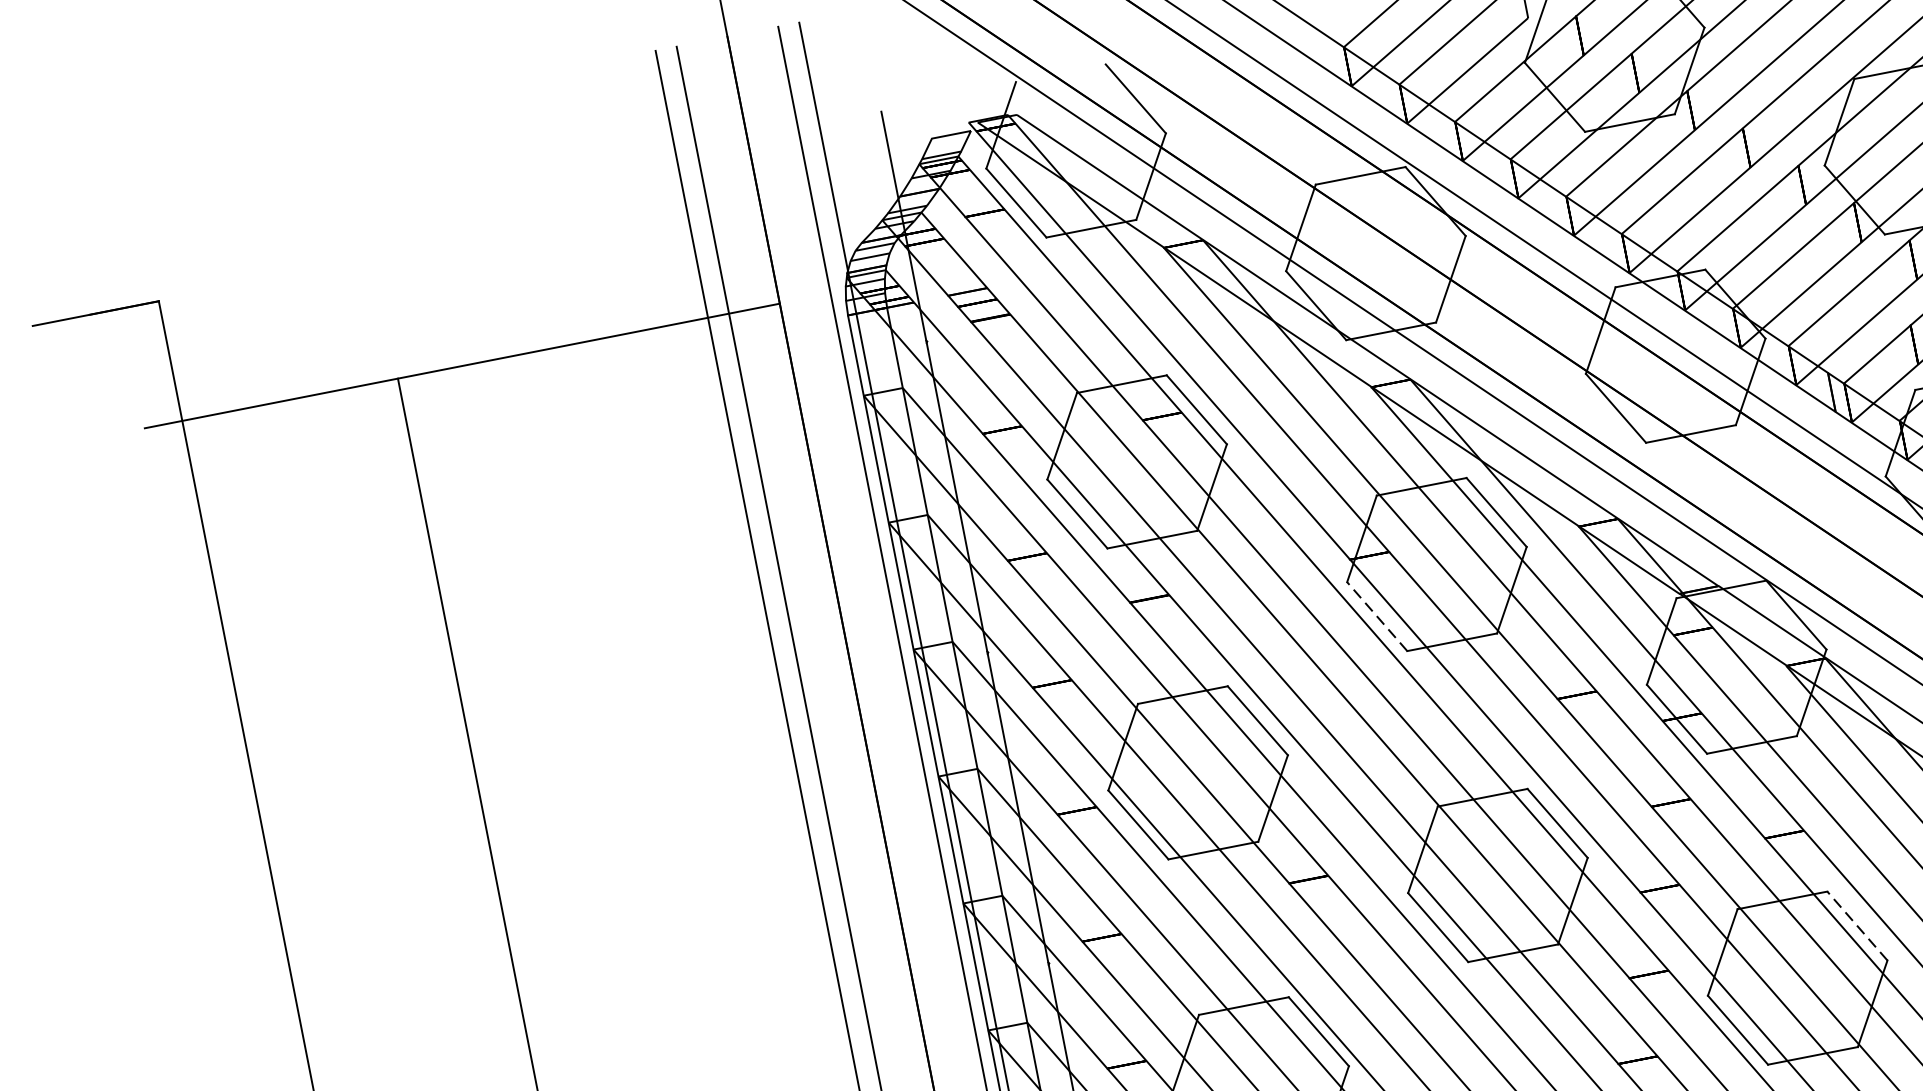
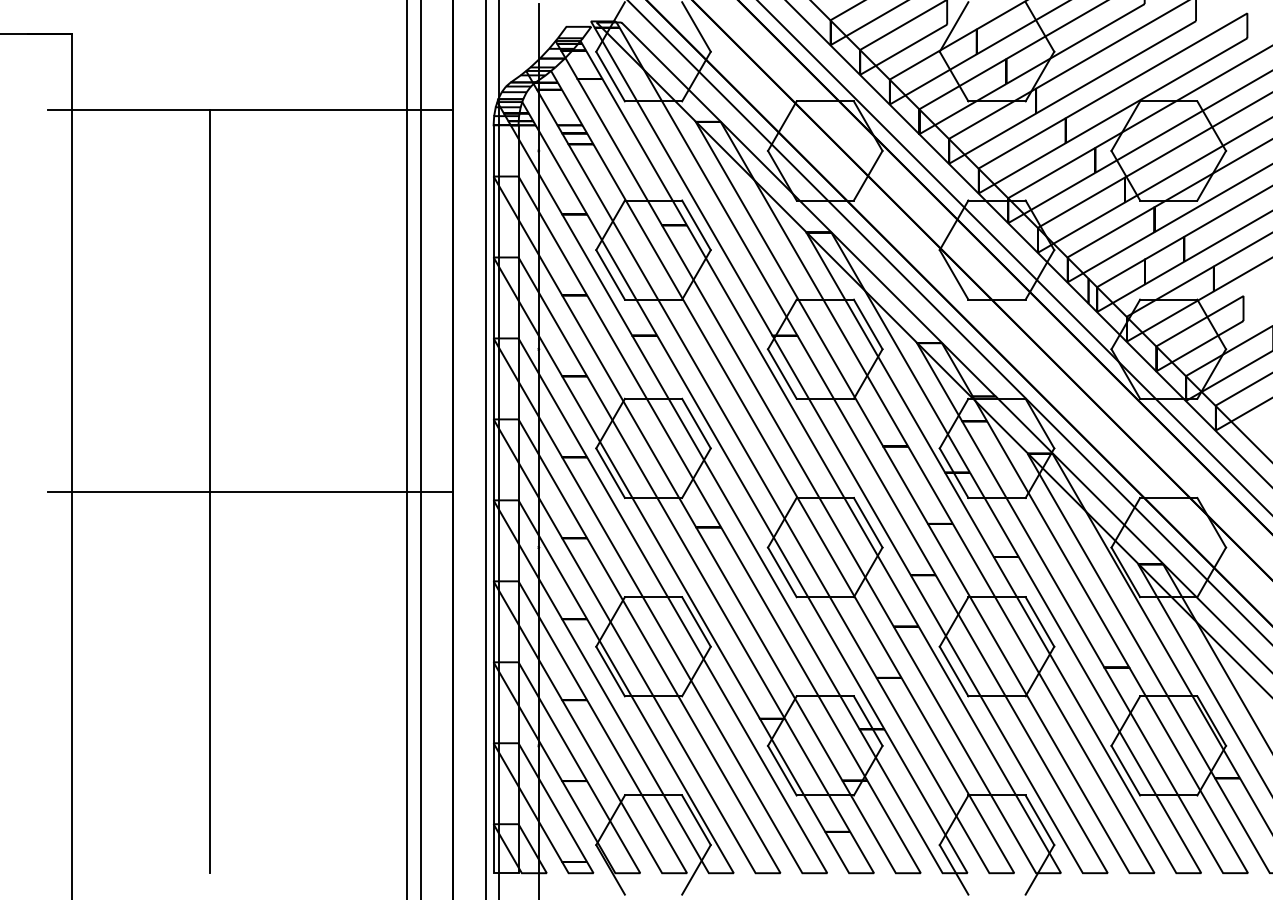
line: (1377, 617) -> (782, 374), dashed -> solid
line: (1856, 925) -> (1039, 621), dashed -> solid
line: (579, 964) -> (250, 491), added

